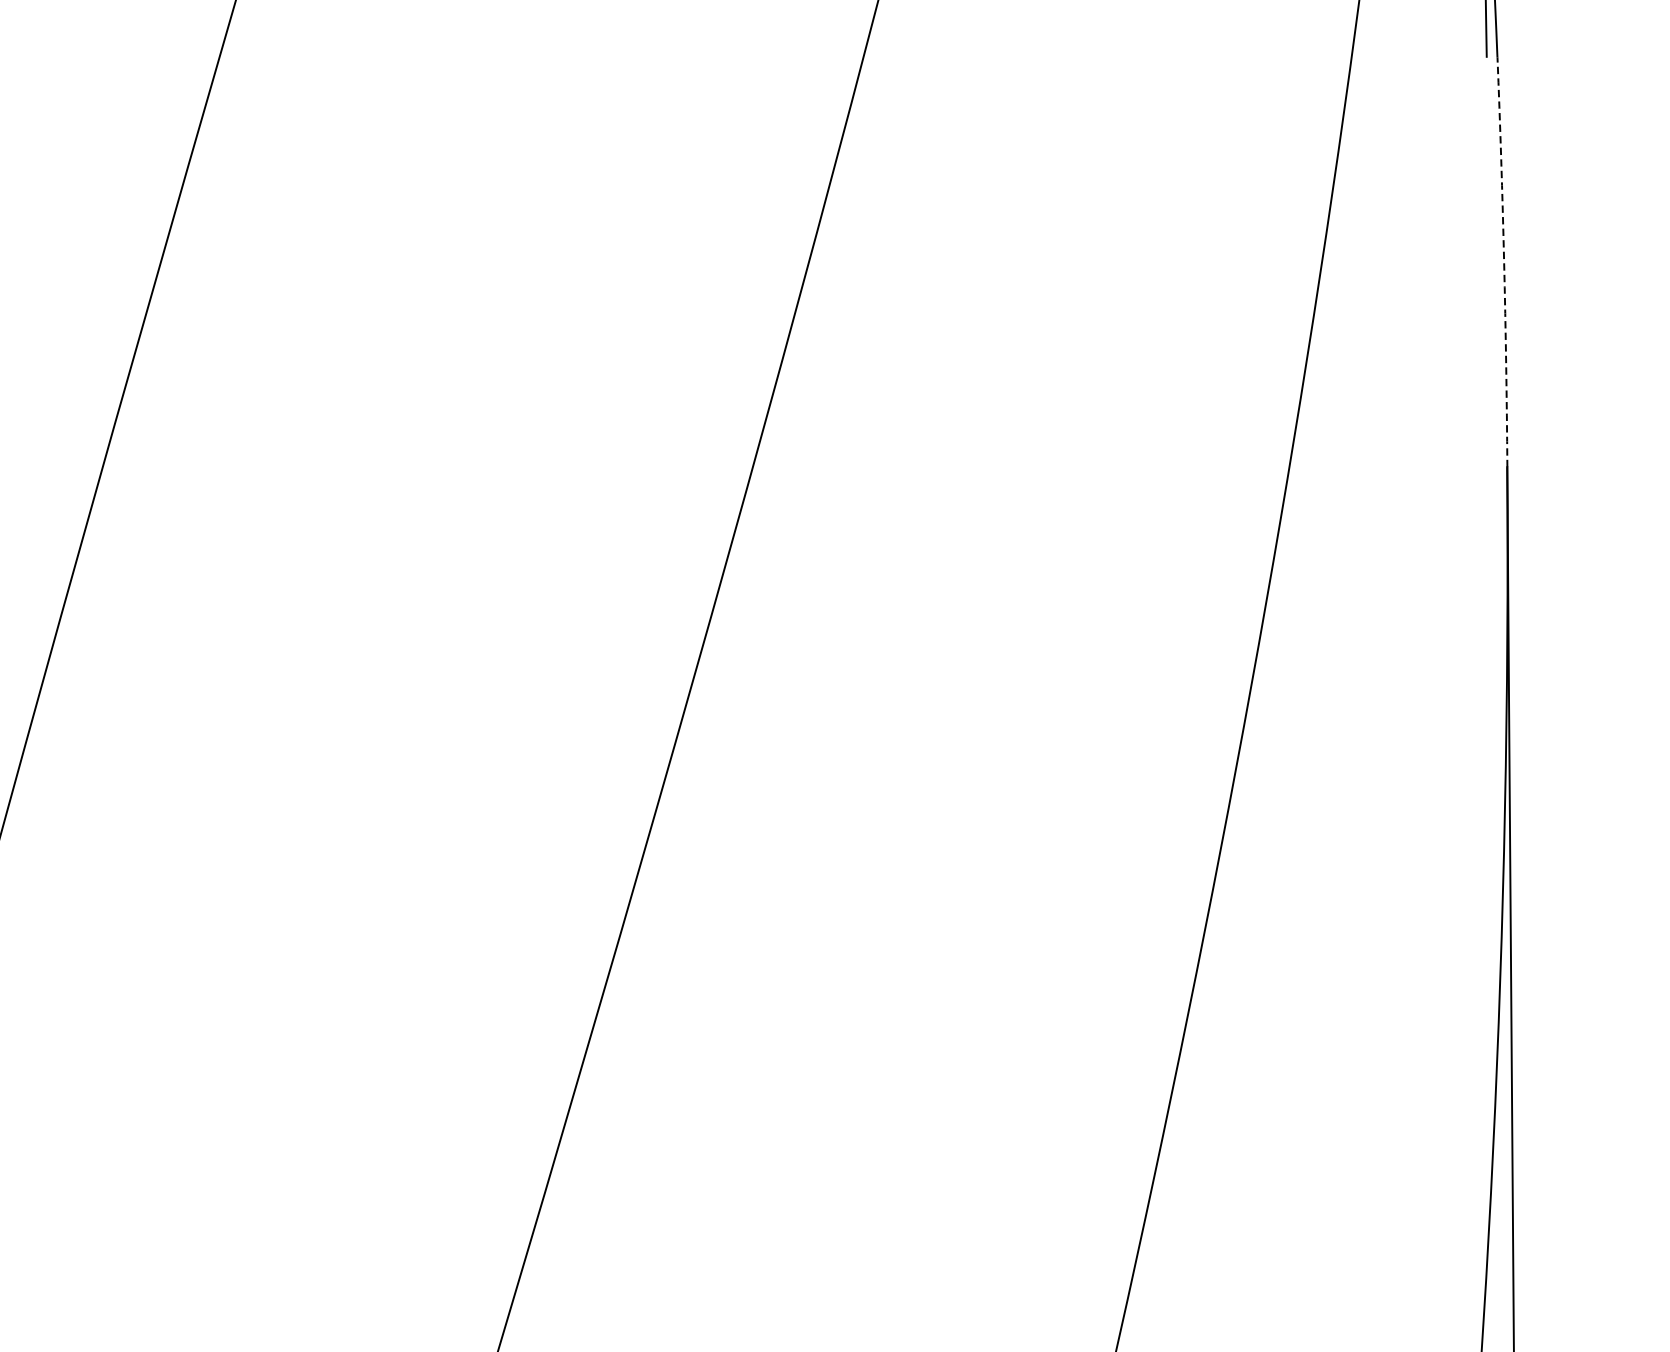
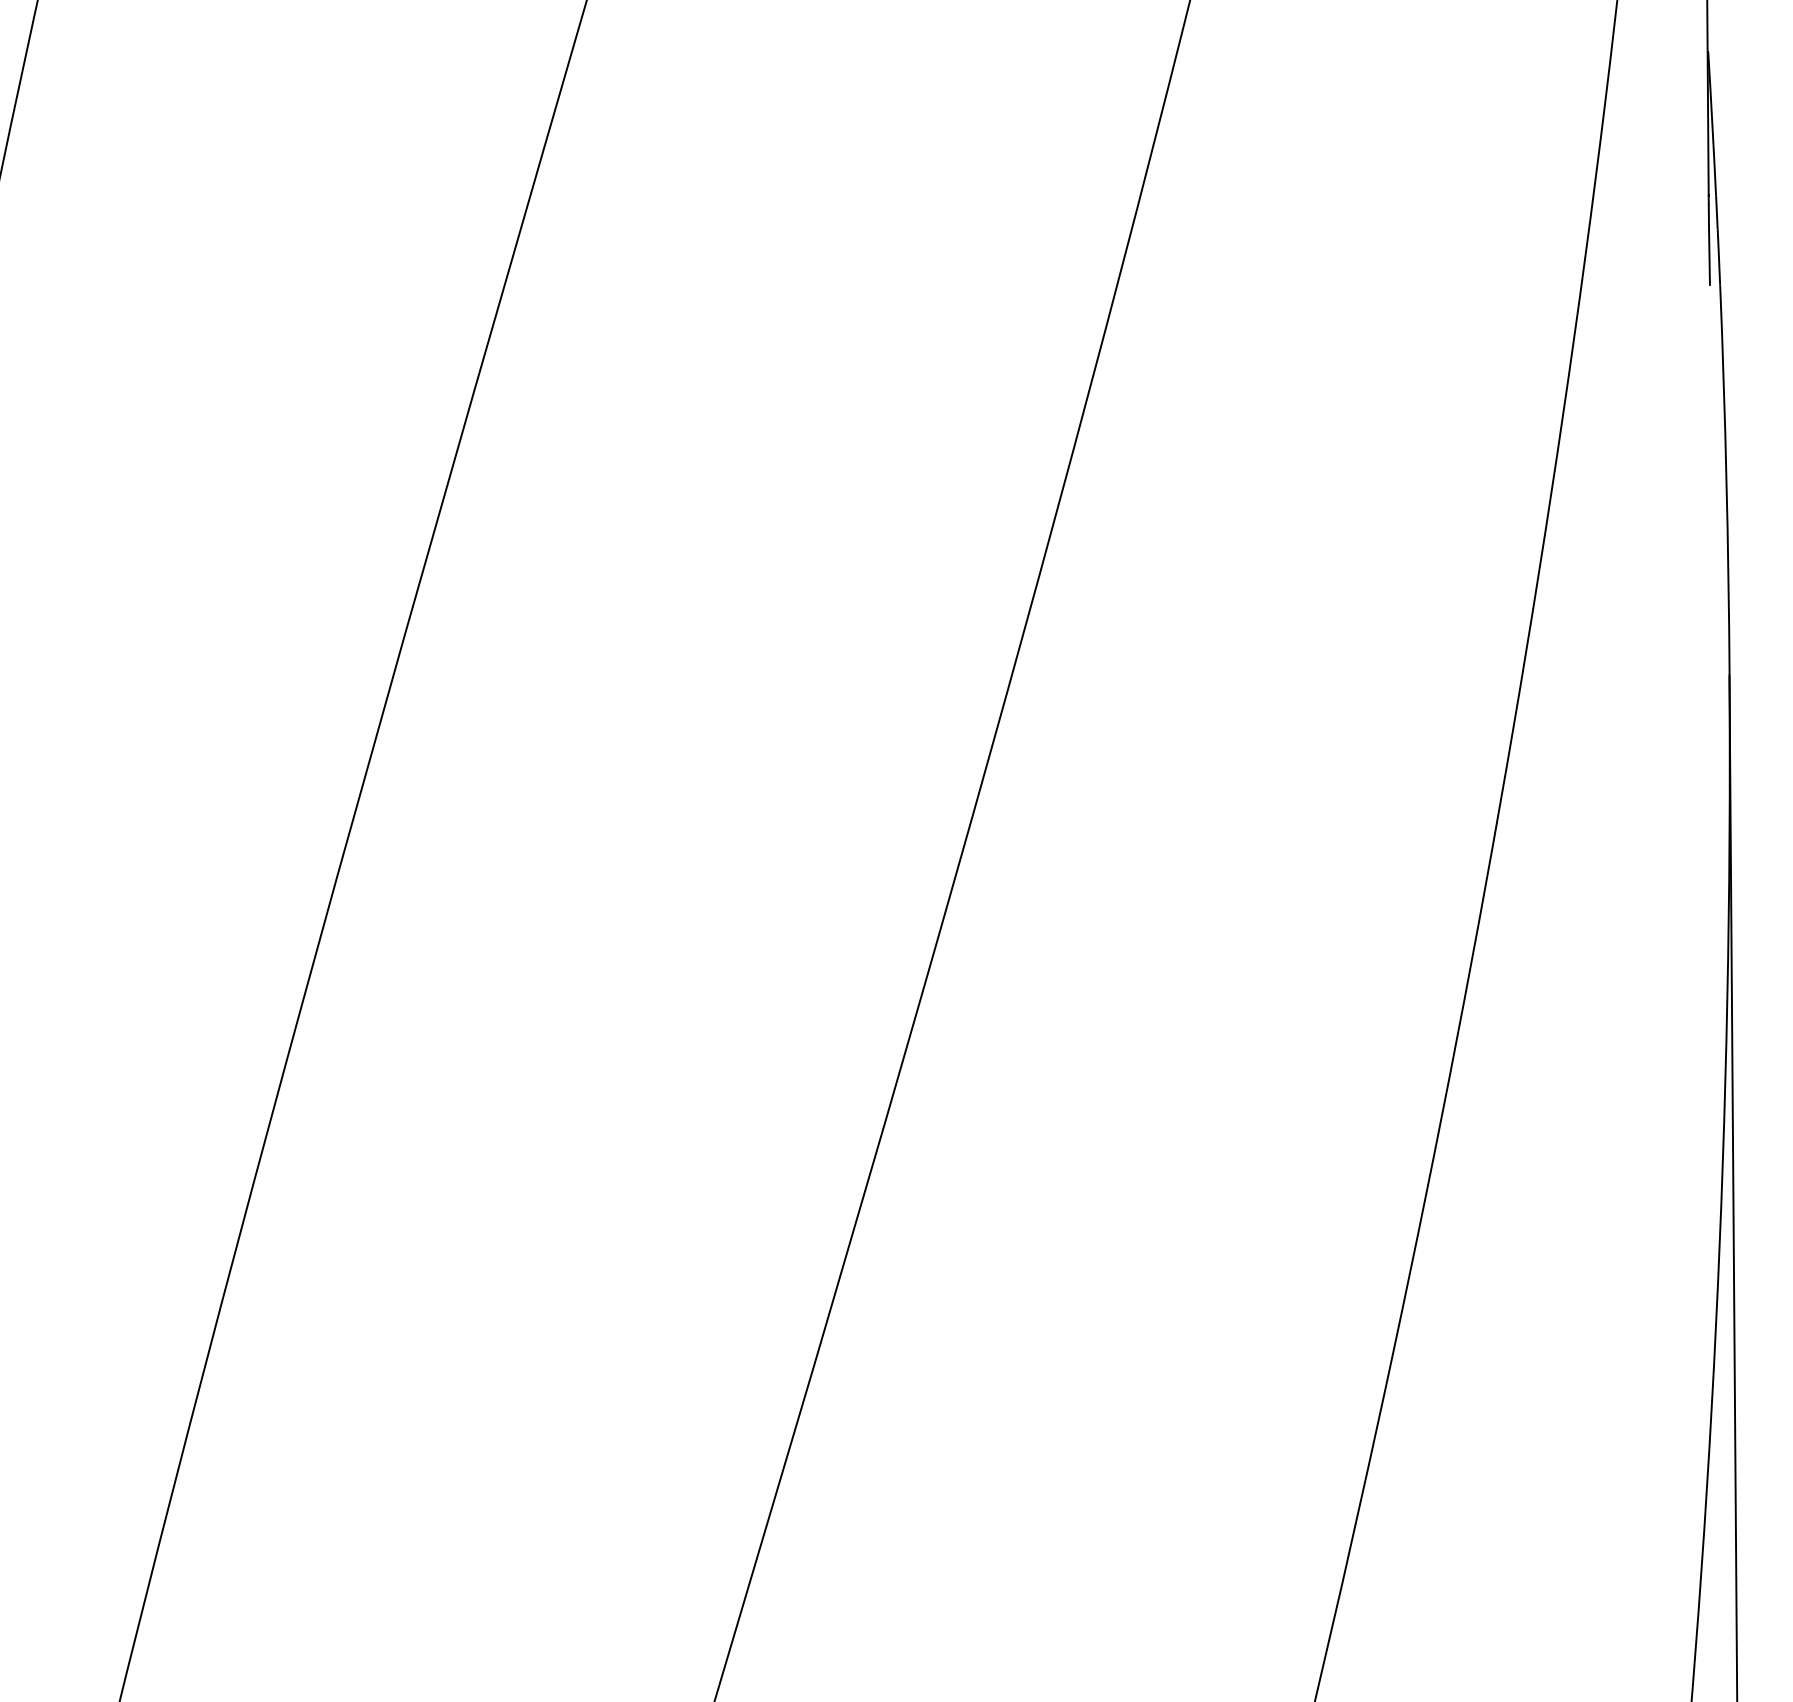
arc: (1504, 262) -> (1726, 480), dashed -> solid

